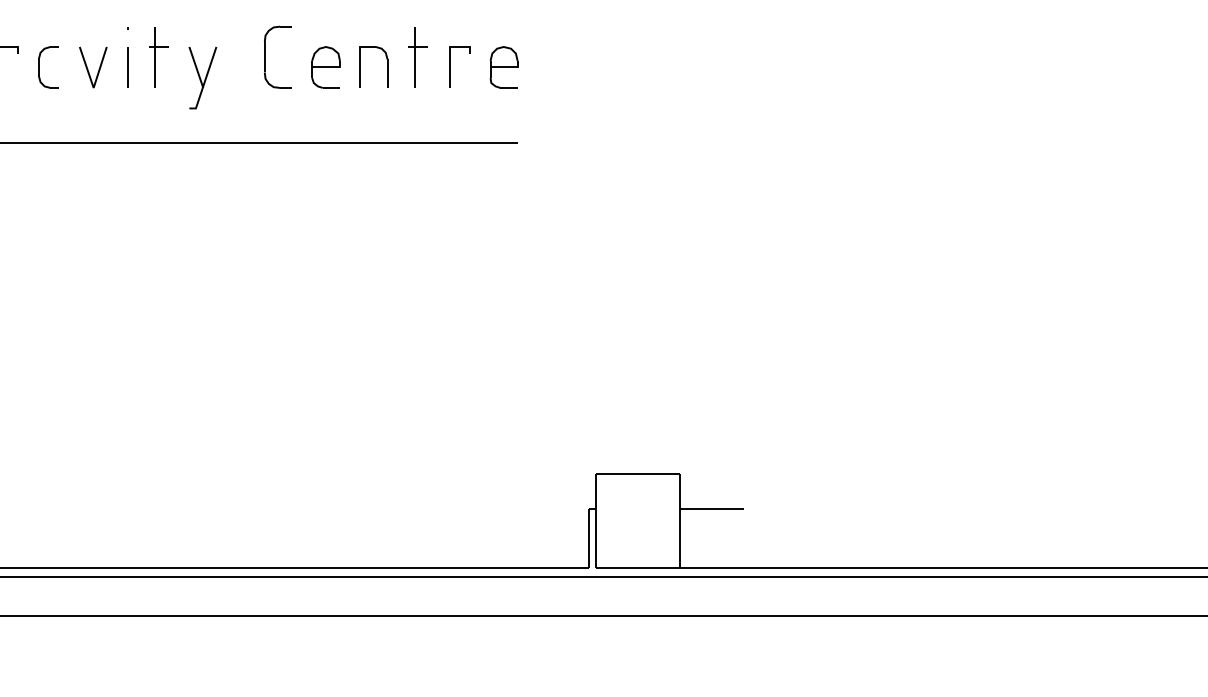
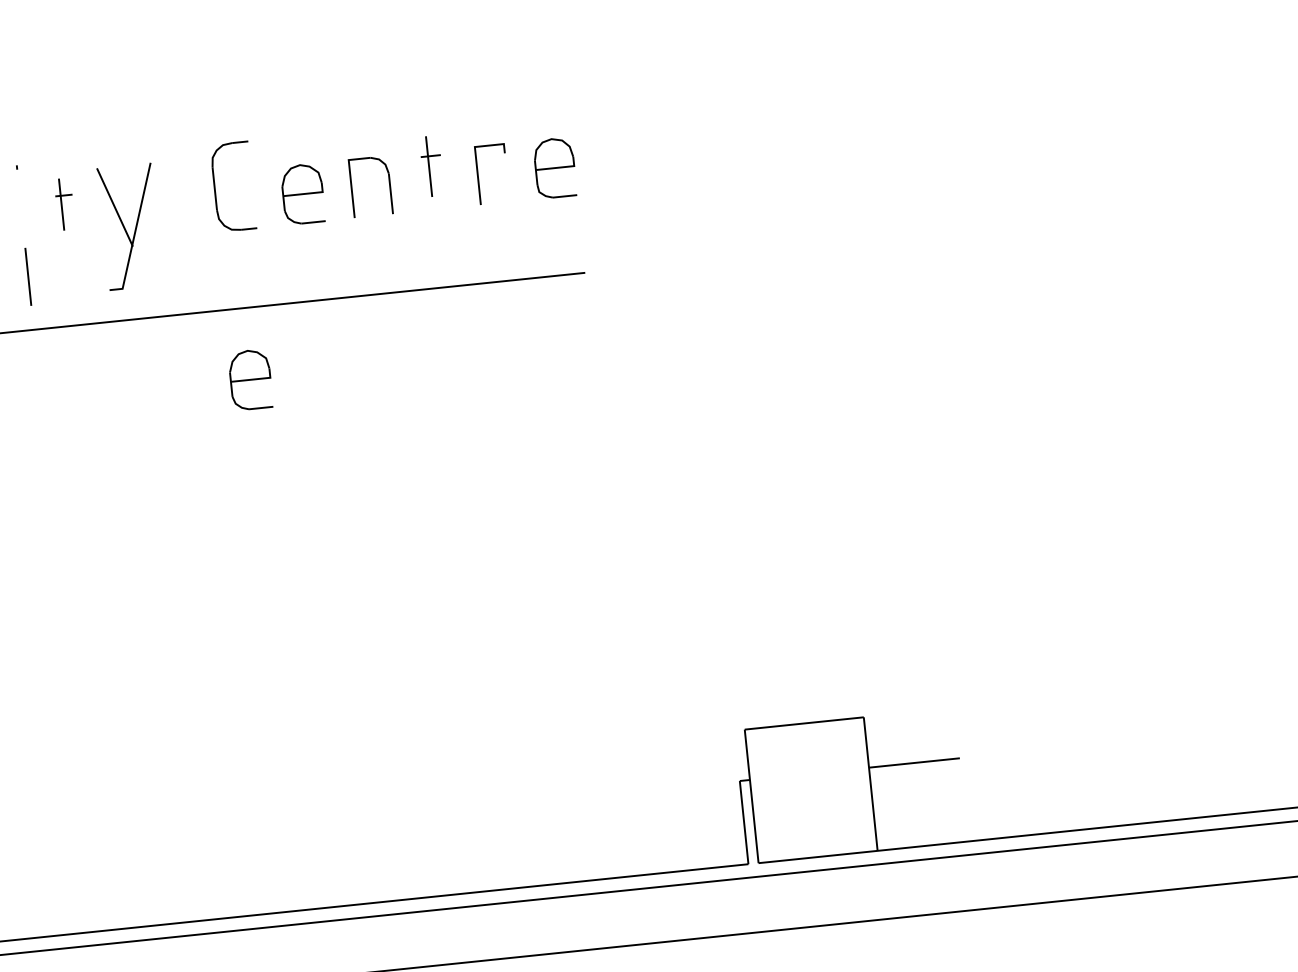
part: (158, 57) -> (64, 204), size x0.6
part: (417, 57) -> (431, 166), size x0.7
line: (127, 67) -> (27, 277), moved
part: (202, 77) -> (129, 226), size x1.4
part: (275, 193) -> (249, 379), added

